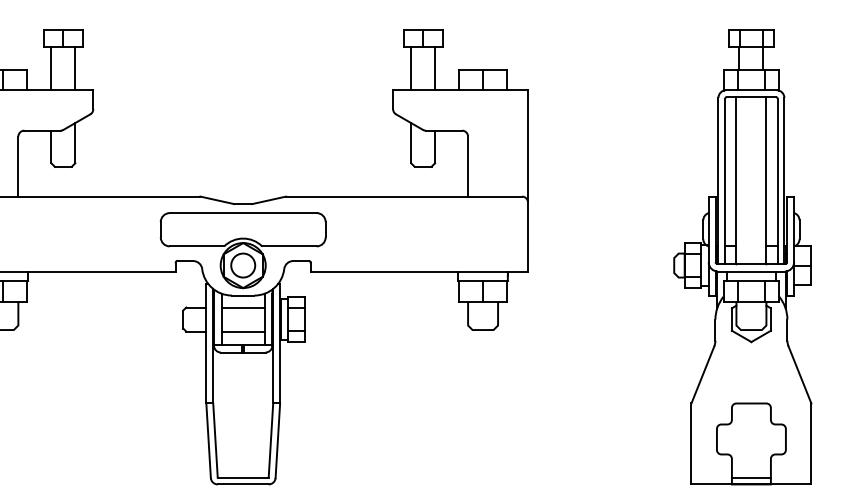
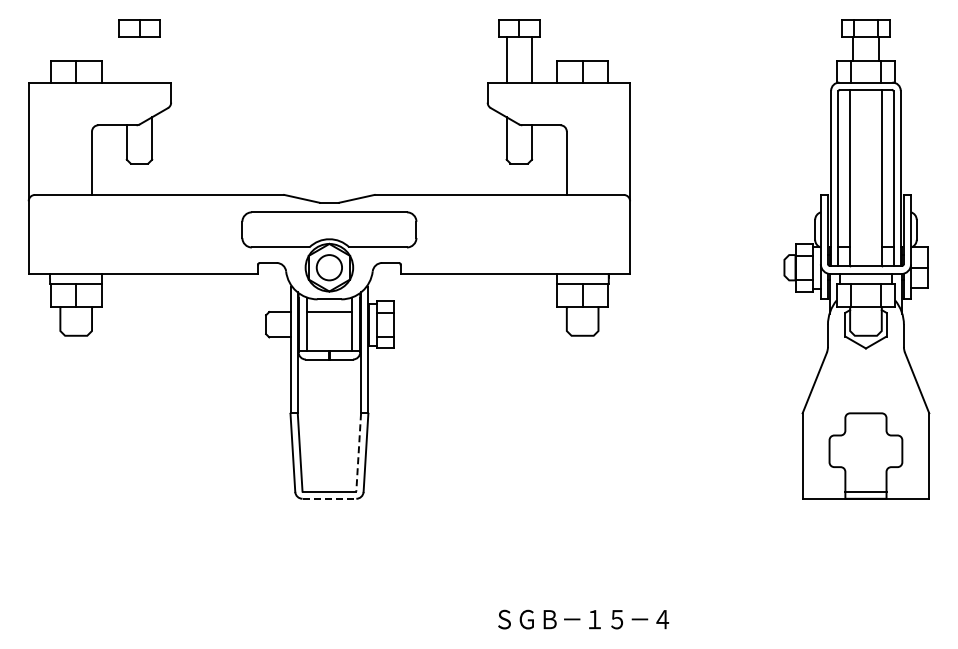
line: (51, 68) -> (126, 59), removed
line: (75, 68) -> (152, 59), removed
line: (243, 331) -> (329, 337), removed
line: (270, 440) -> (358, 452), solid -> dashed
line: (243, 484) -> (329, 498), solid -> dashed

